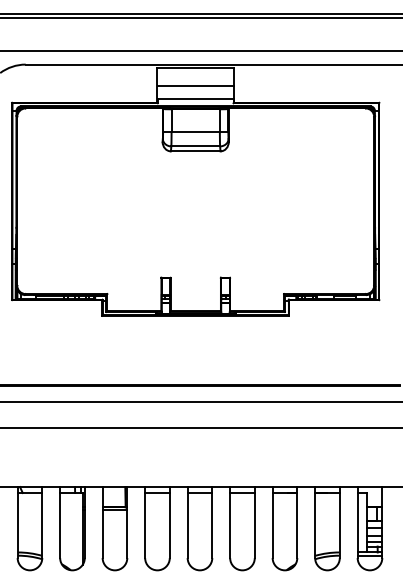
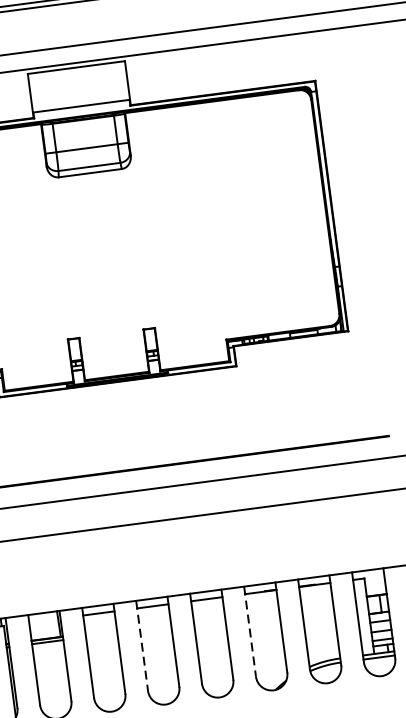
line: (195, 85) -> (79, 89), removed
line: (187, 523) -> (142, 647), solid -> dashed
line: (272, 523) -> (250, 632), solid -> dashed

